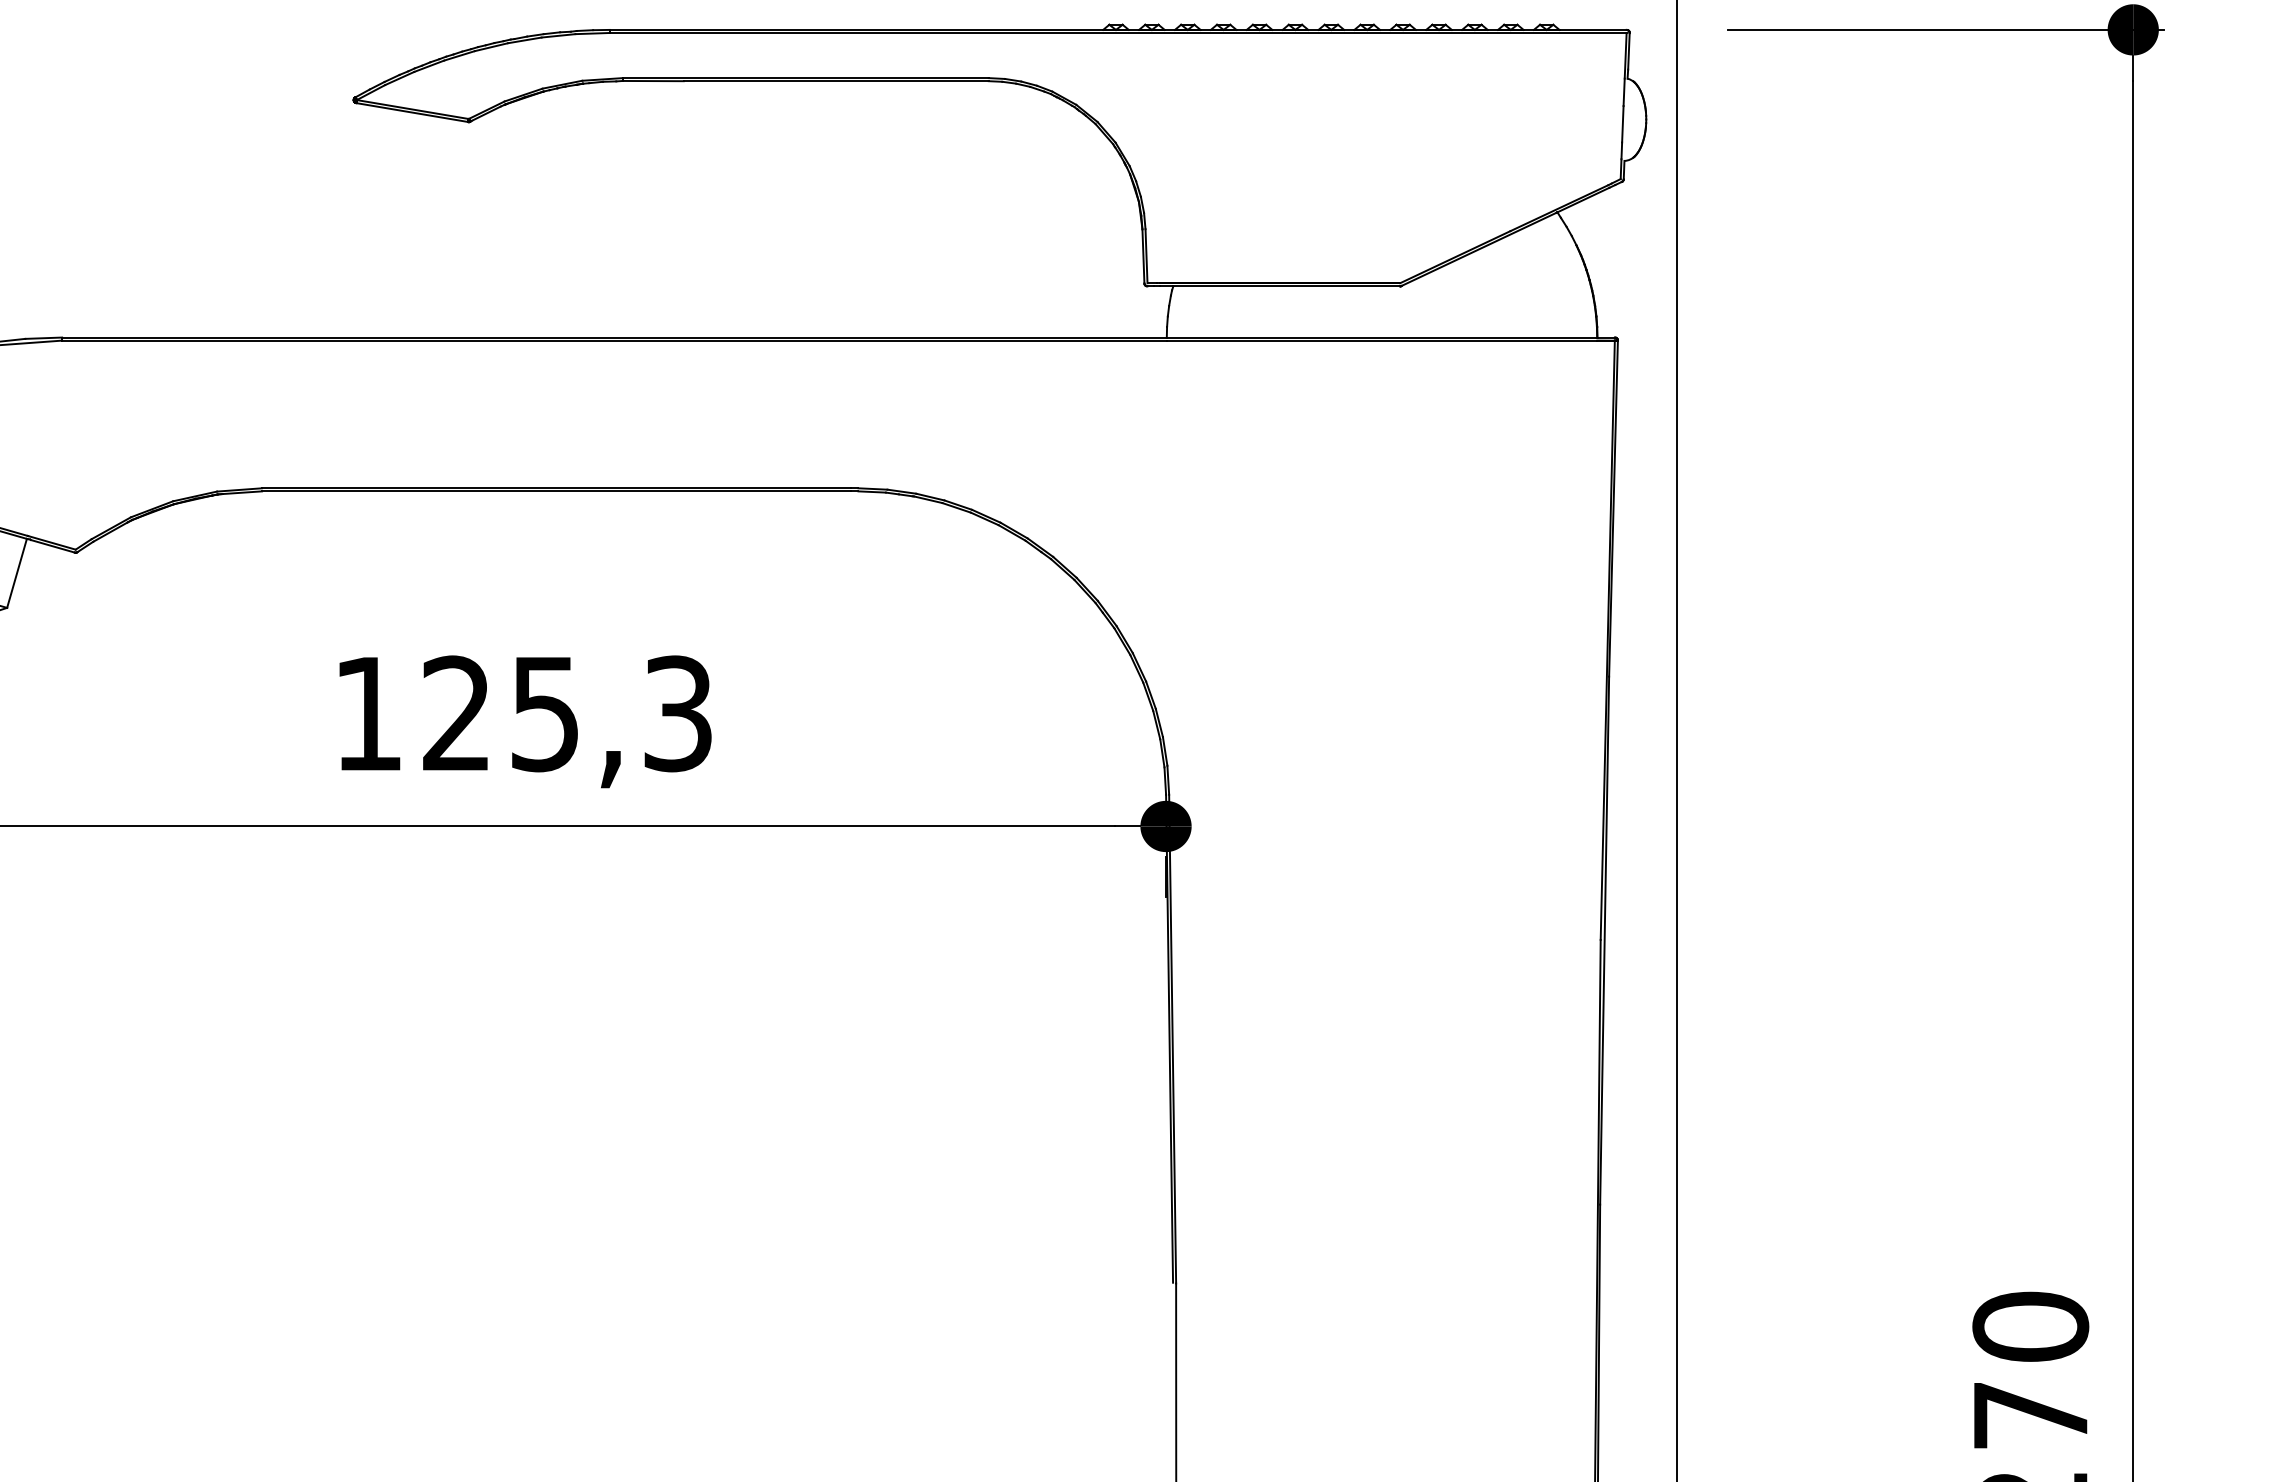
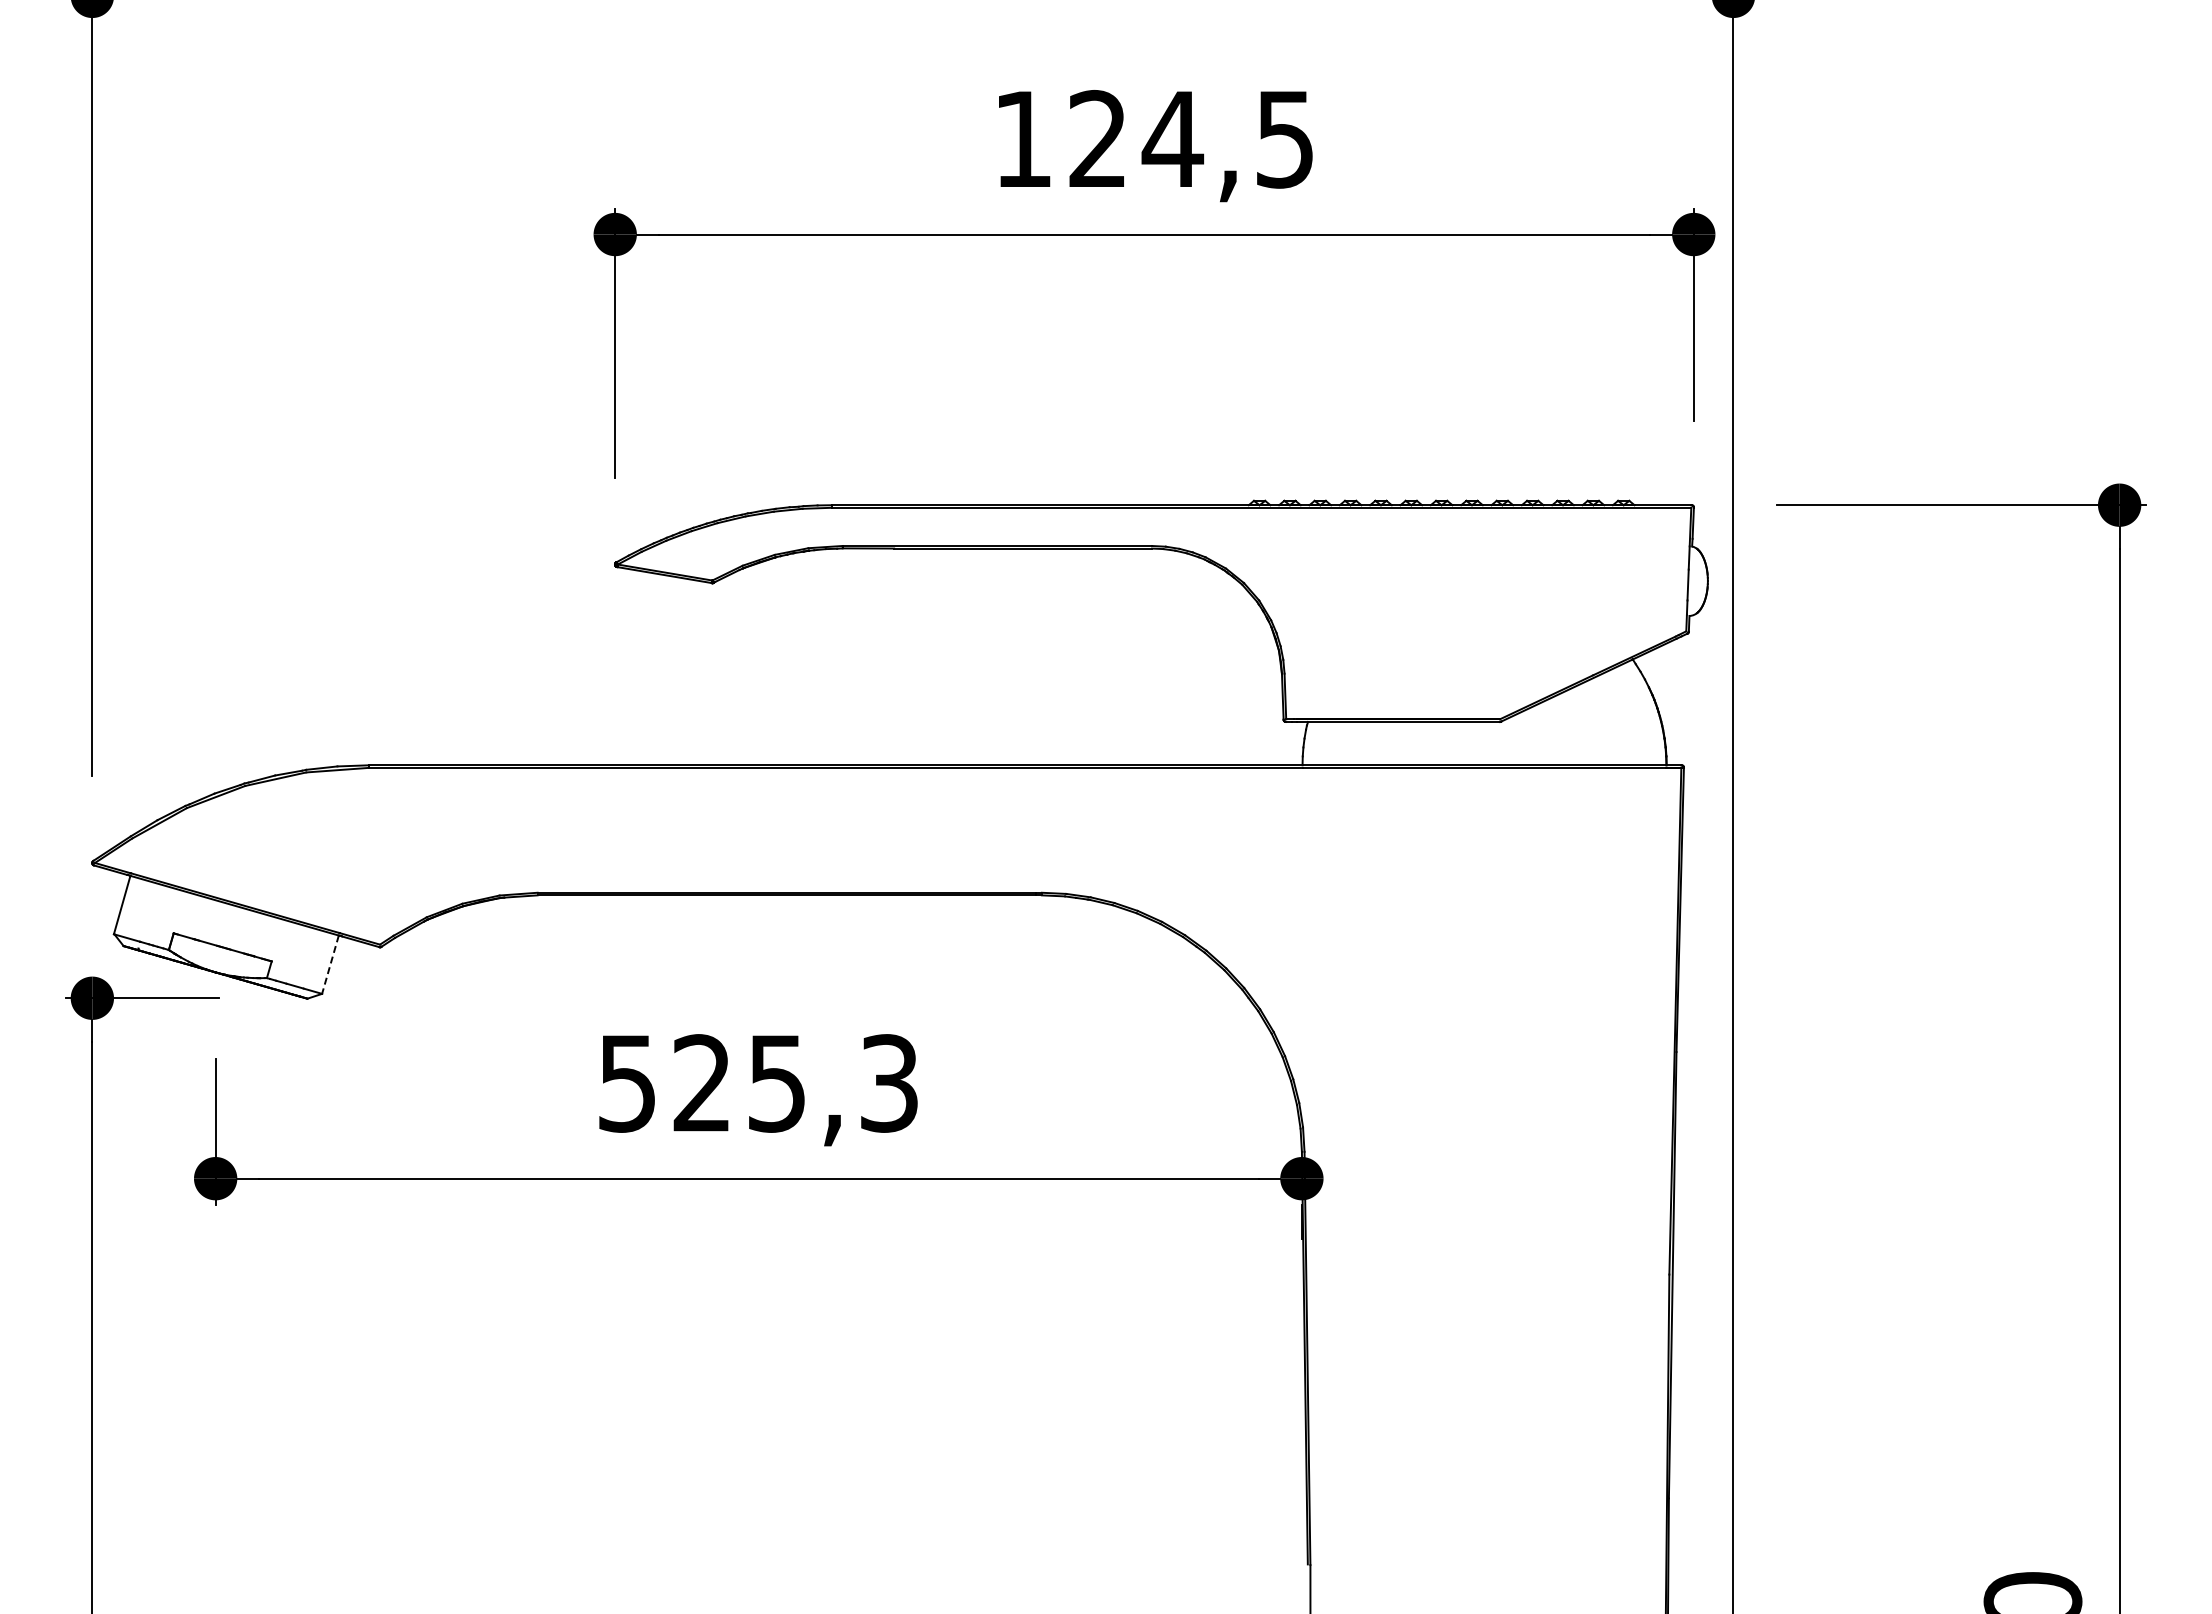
line: (17, 574) -> (330, 965), solid -> dashed
text: (367, 713) -> (626, 1083), 125,3 -> 525,3

